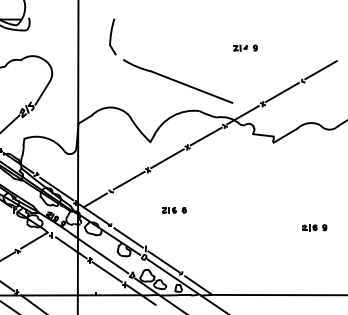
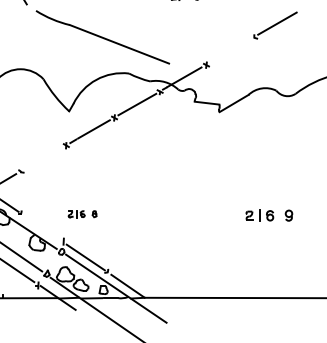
line: (281, 92) -> (229, 50), removed
line: (128, 180) -> (42, 158), removed
part: (174, 210) -> (82, 214), moved
part: (314, 227) -> (269, 215), size x1.6
line: (128, 237) -> (42, 227), removed

